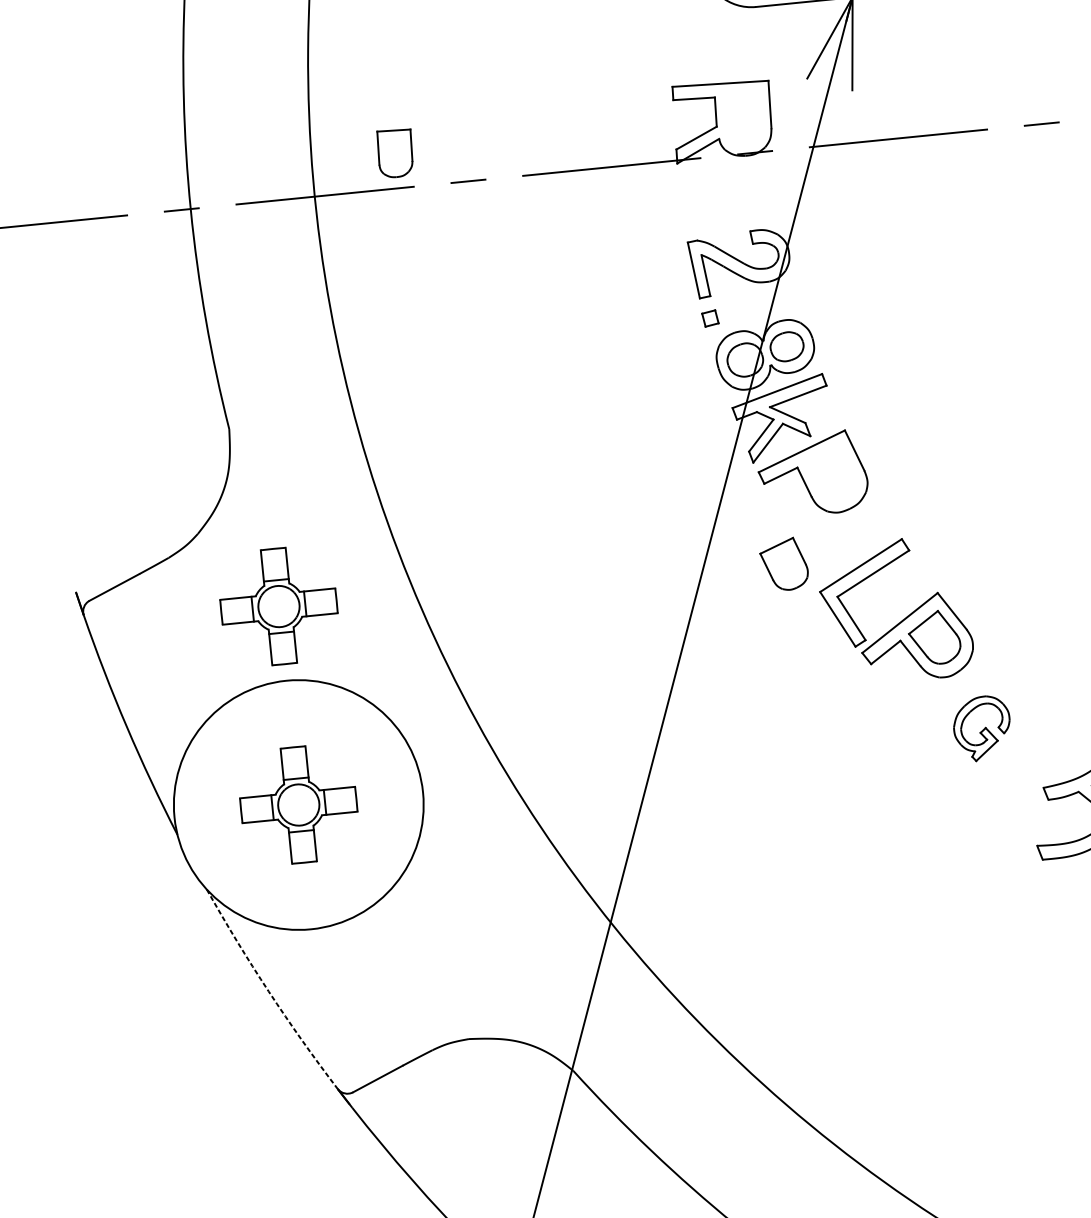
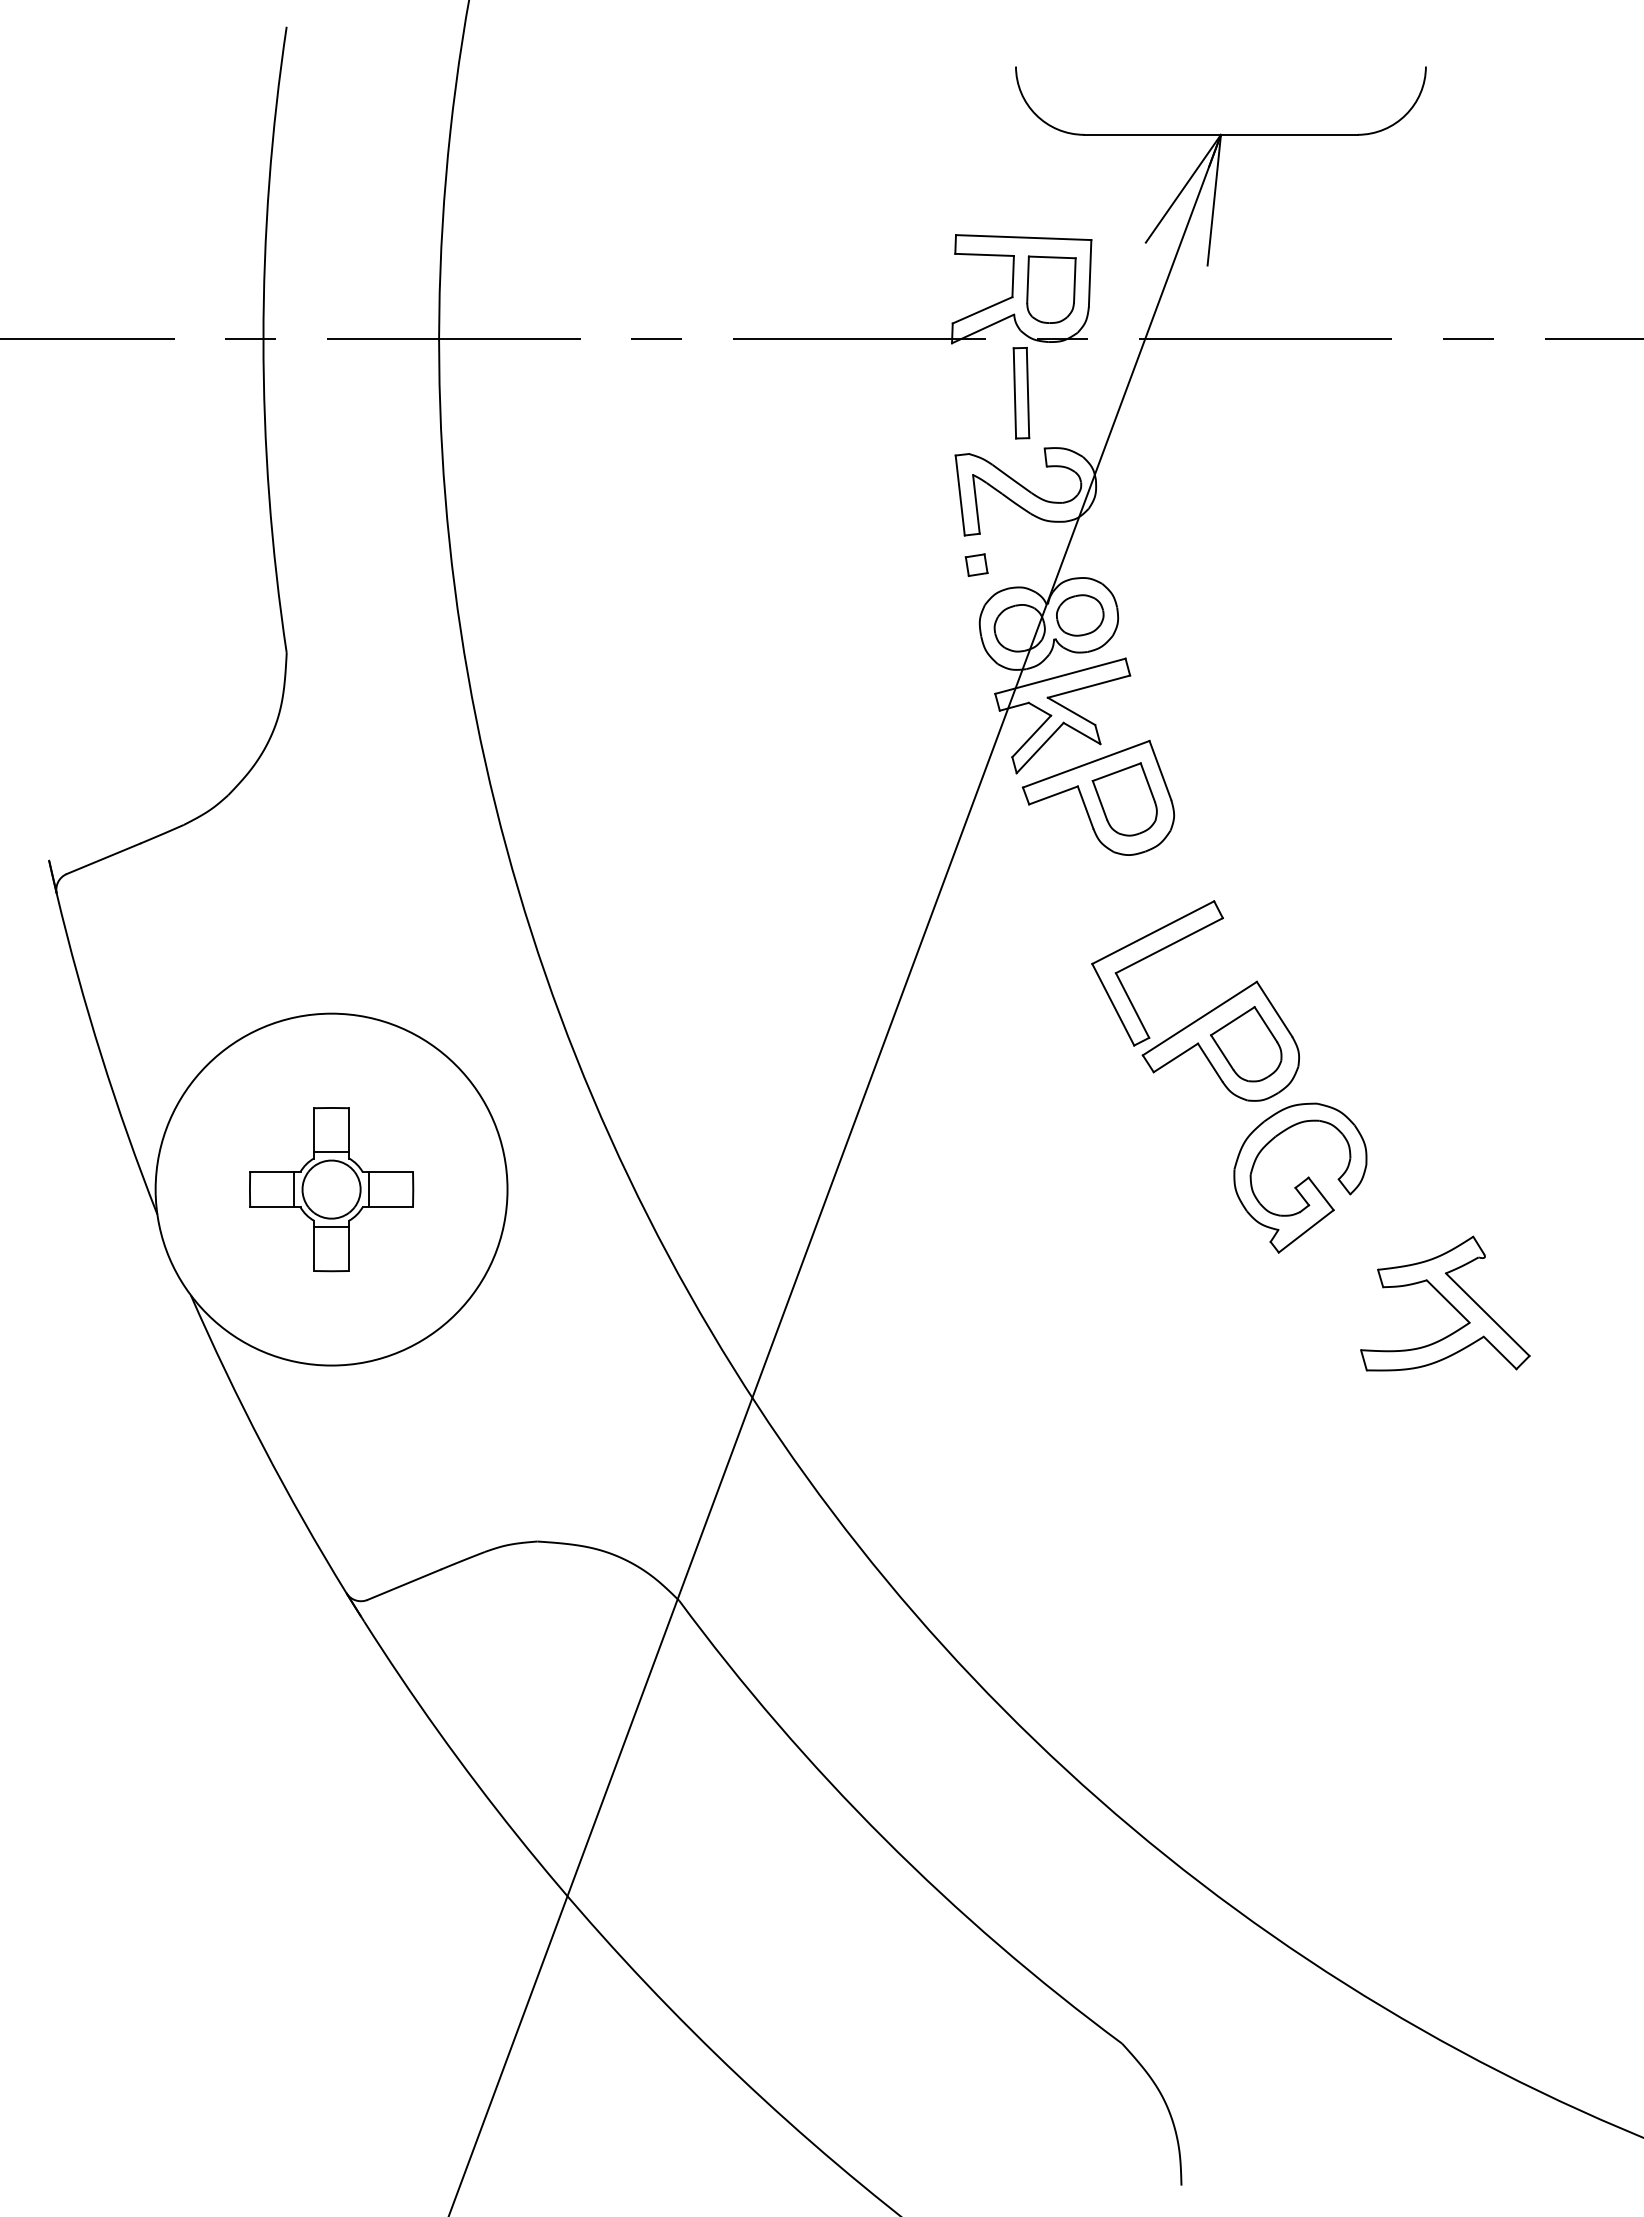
part: (395, 153) -> (1051, 289), moved
part: (729, 194) -> (1021, 393), added
part: (784, 564) -> (1124, 799), moved
part: (278, 606) -> (331, 908), removed
part: (982, 728) -> (1300, 1177), size x1.67
arc: (268, 991) -> (263, 1446), dashed -> solid

